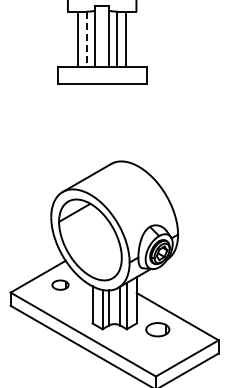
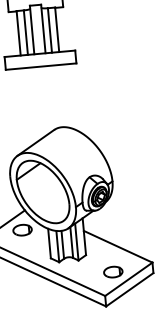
line: (87, 39) -> (26, 32), dashed -> solid
part: (60, 284) -> (22, 229), size x1.43
part: (157, 329) -> (113, 271), moved

